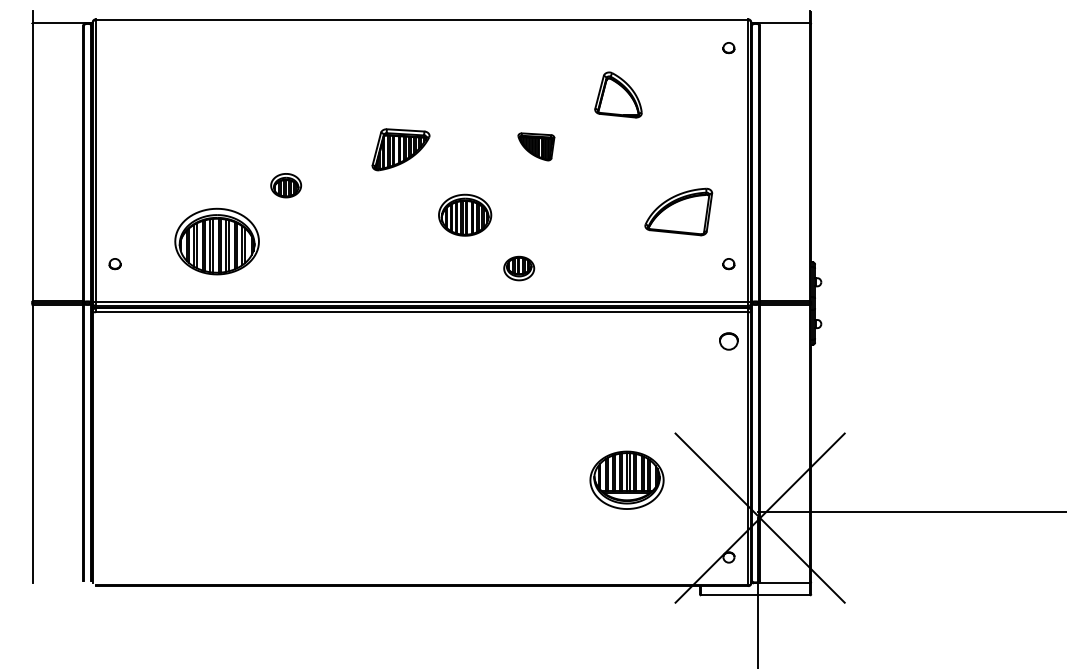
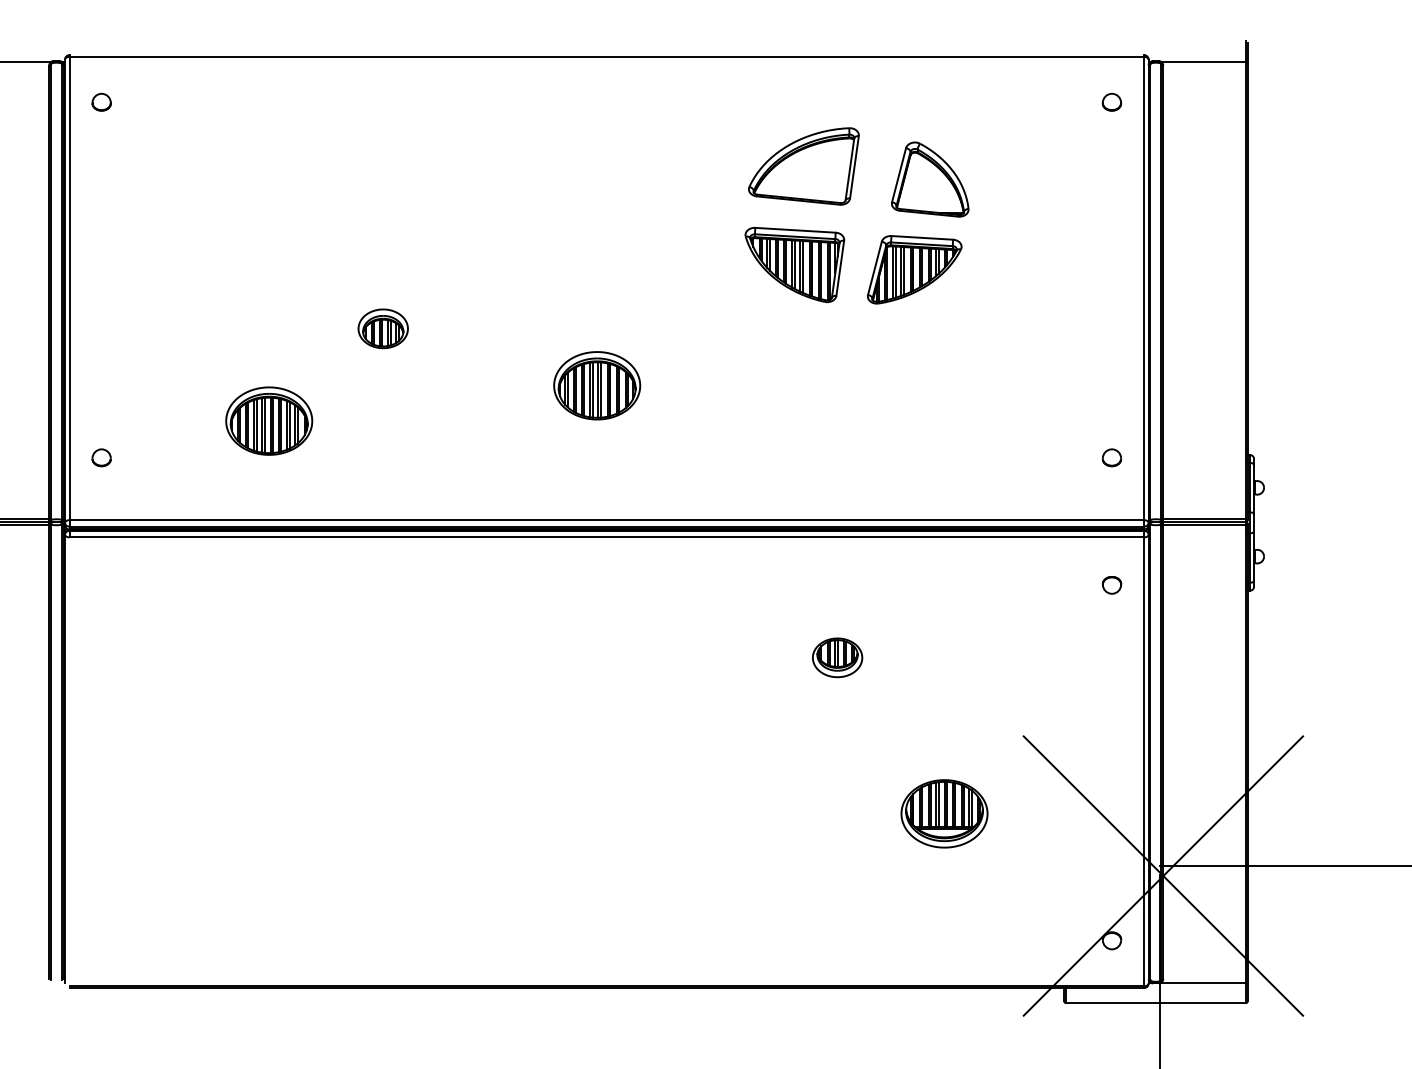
part: (114, 48) -> (100, 103), added
part: (536, 146) -> (795, 264), size x1.67
part: (400, 149) -> (913, 269), moved
part: (678, 211) -> (803, 165), moved
part: (465, 214) -> (597, 384), moved
part: (216, 241) -> (268, 420), size x0.62
part: (519, 268) -> (838, 657), moved
part: (728, 341) -> (1111, 585), size x0.62
part: (627, 480) -> (945, 814), size x0.71

